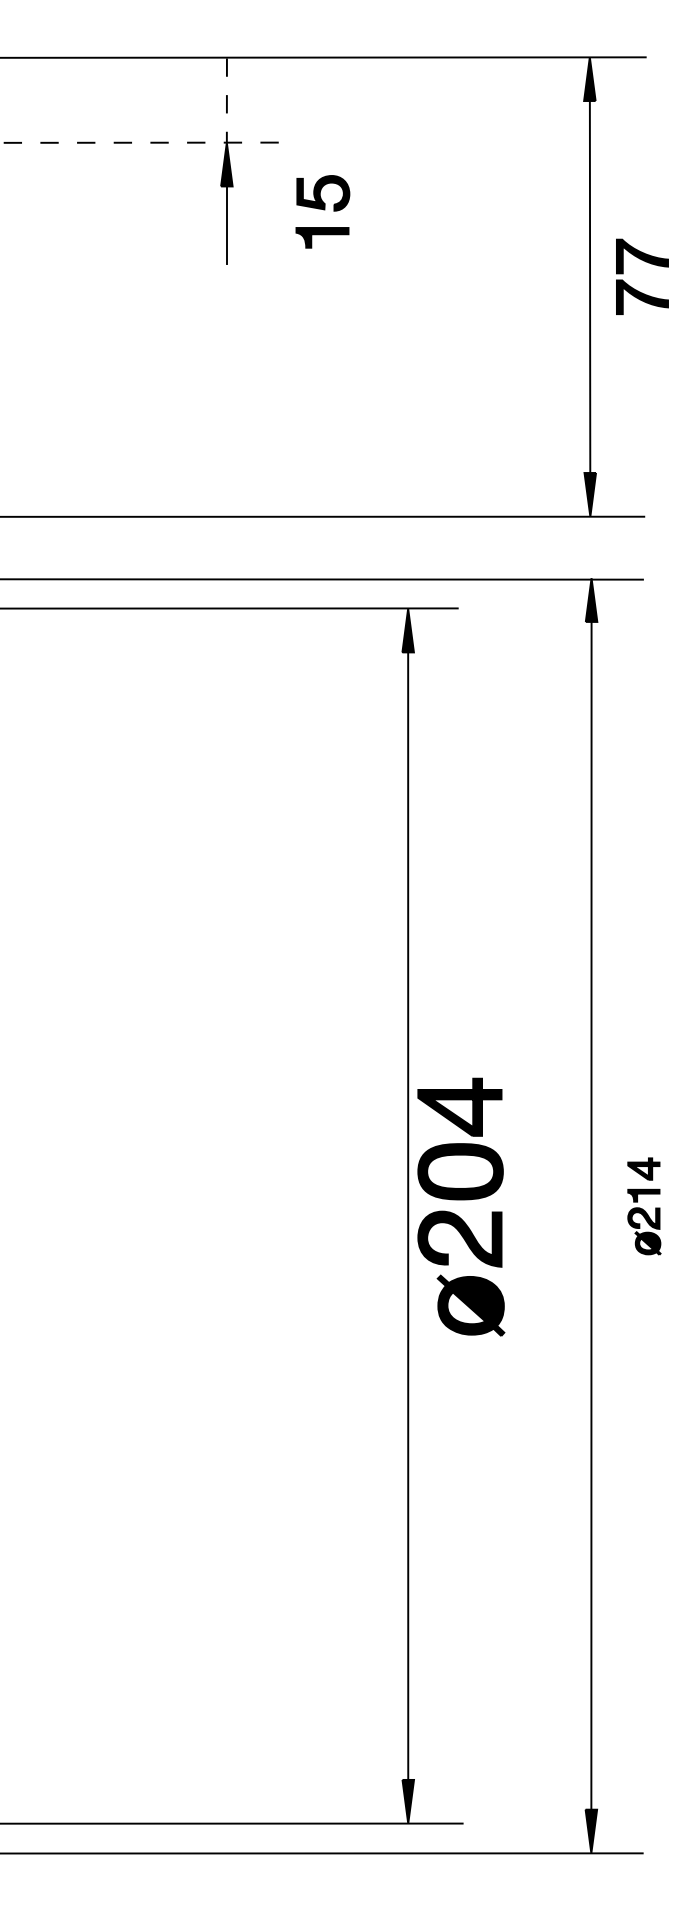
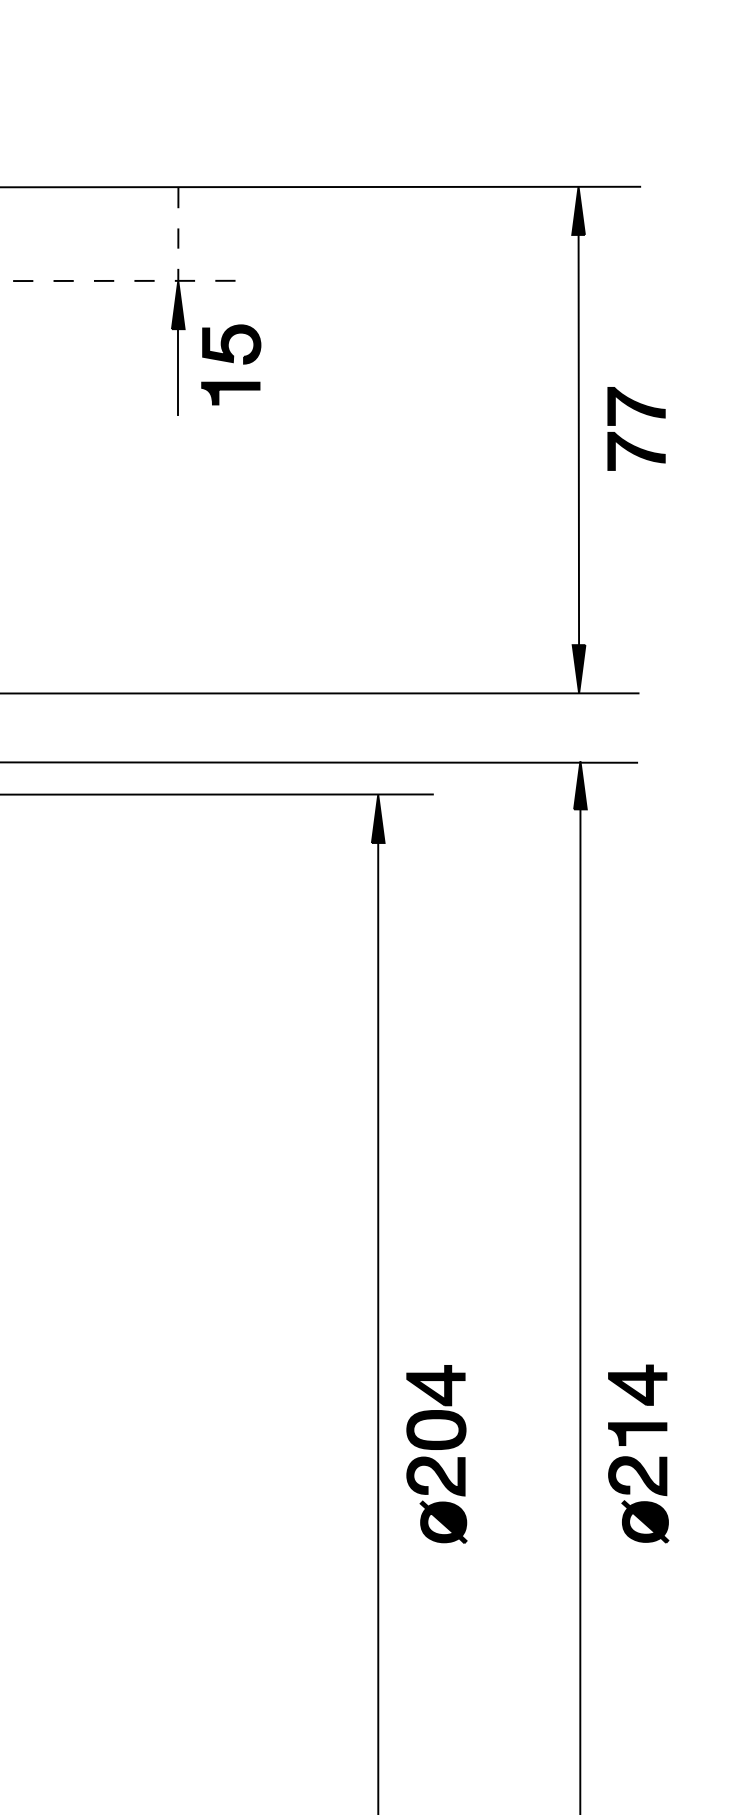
part: (322, 211) -> (230, 364), moved
part: (461, 1206) -> (437, 1453), size x0.62
part: (644, 1206) -> (638, 1453), size x1.67

